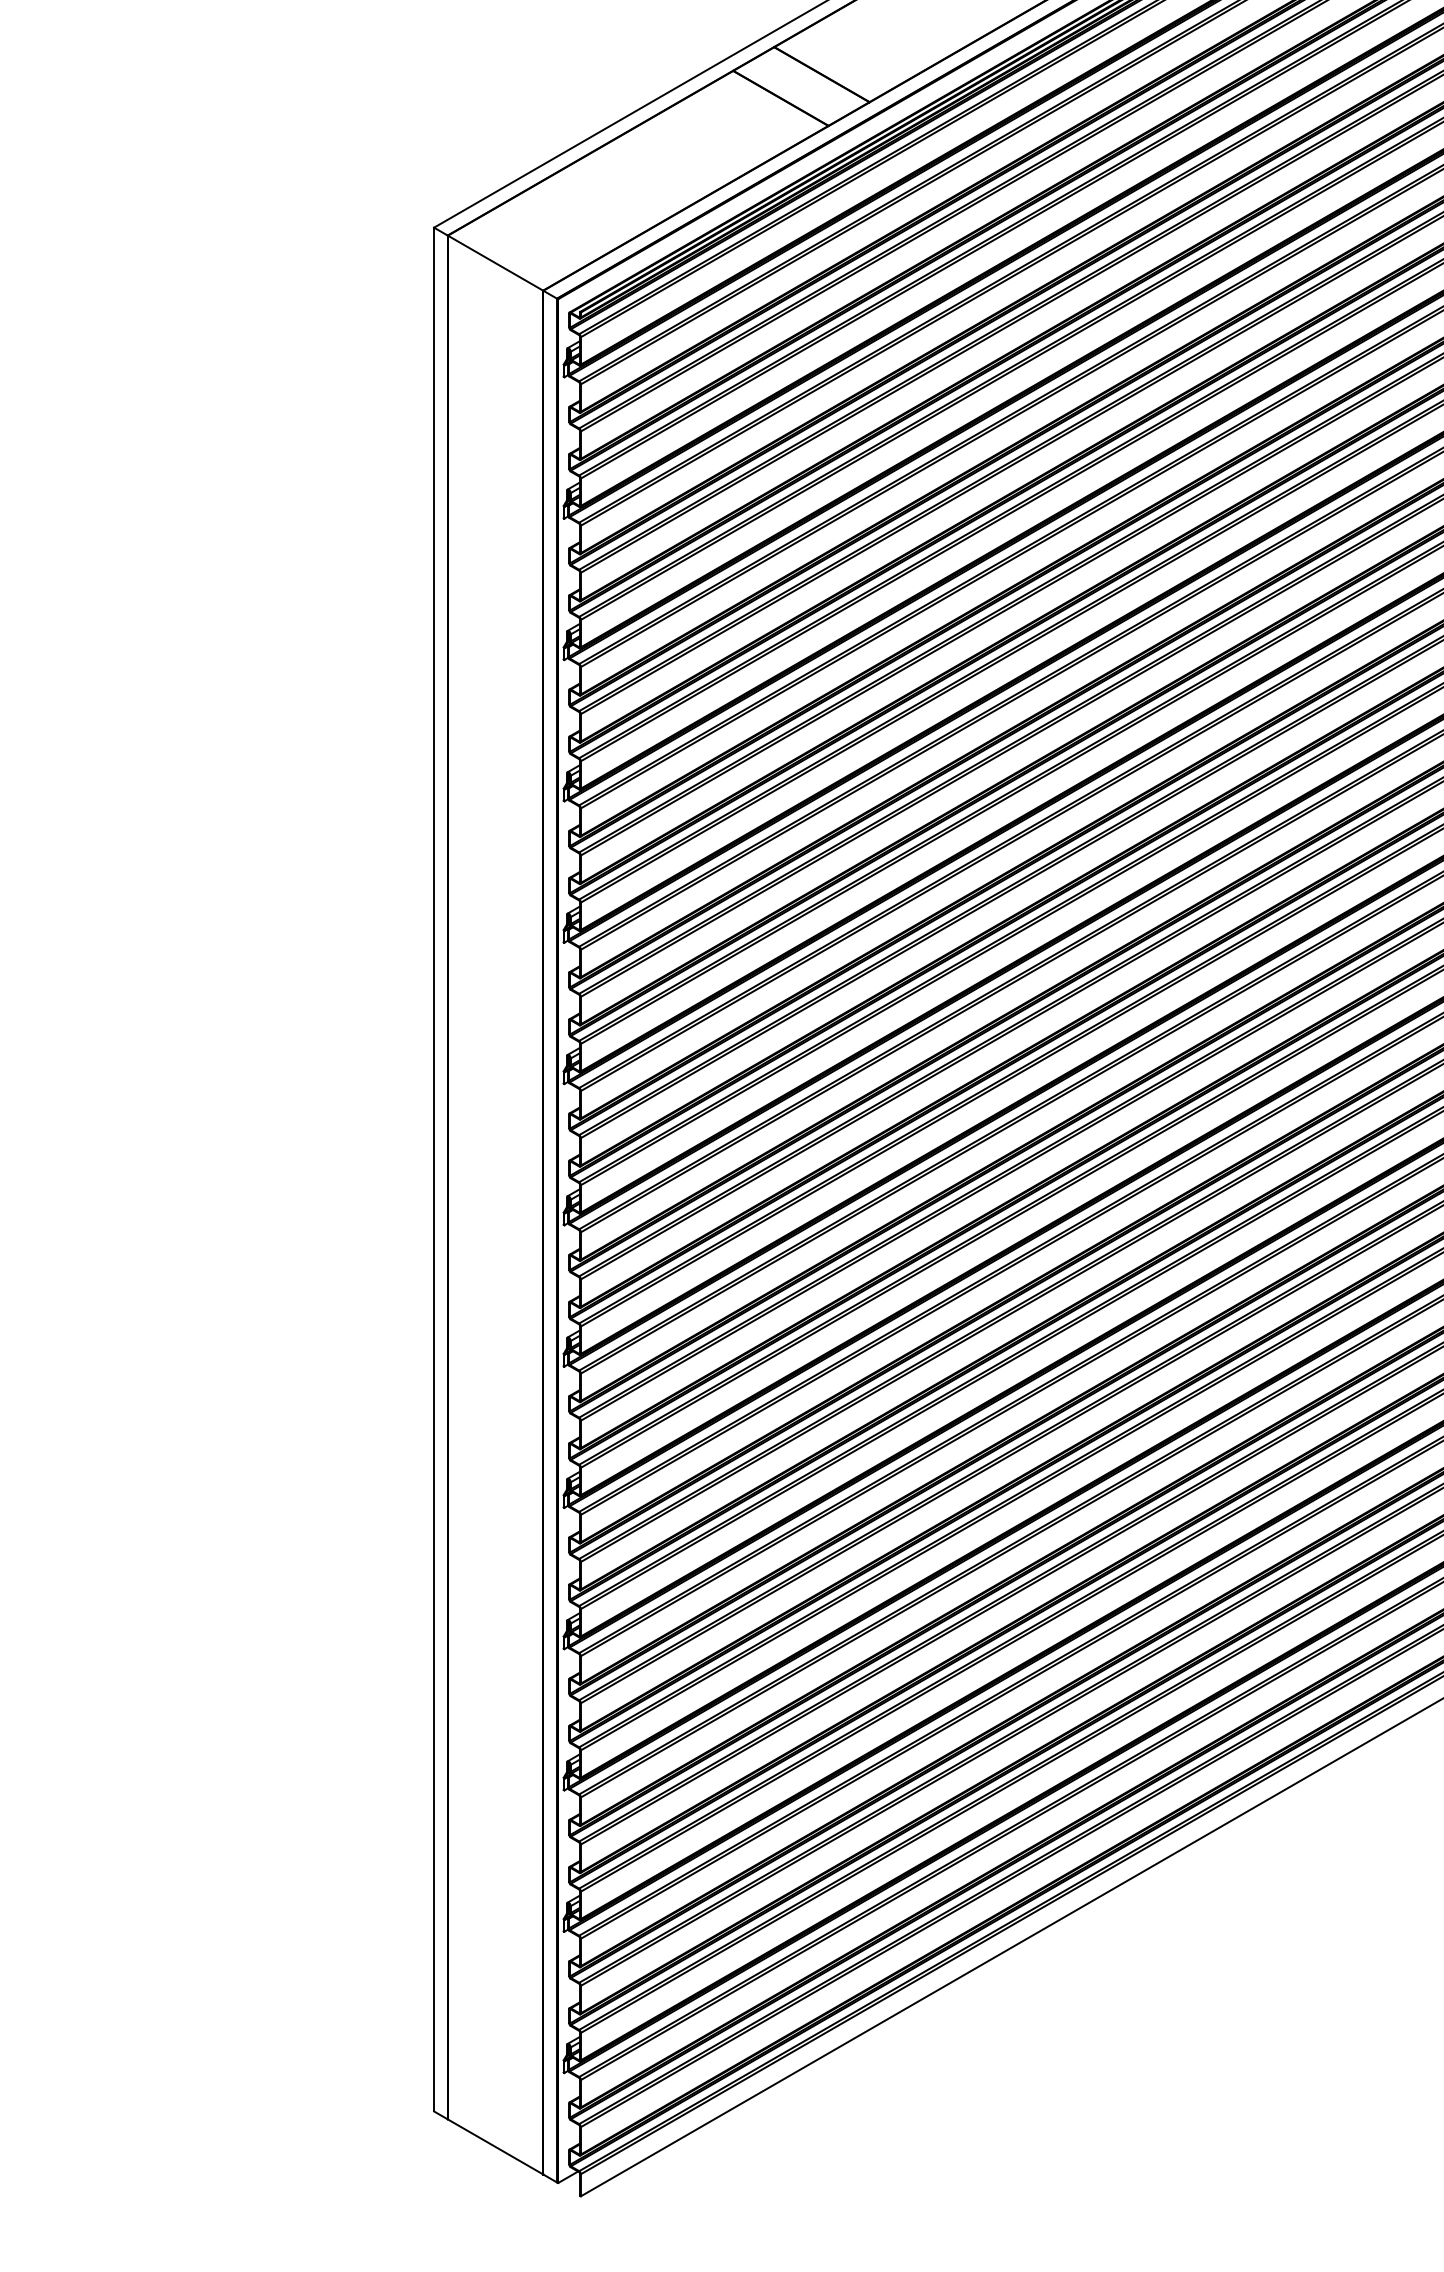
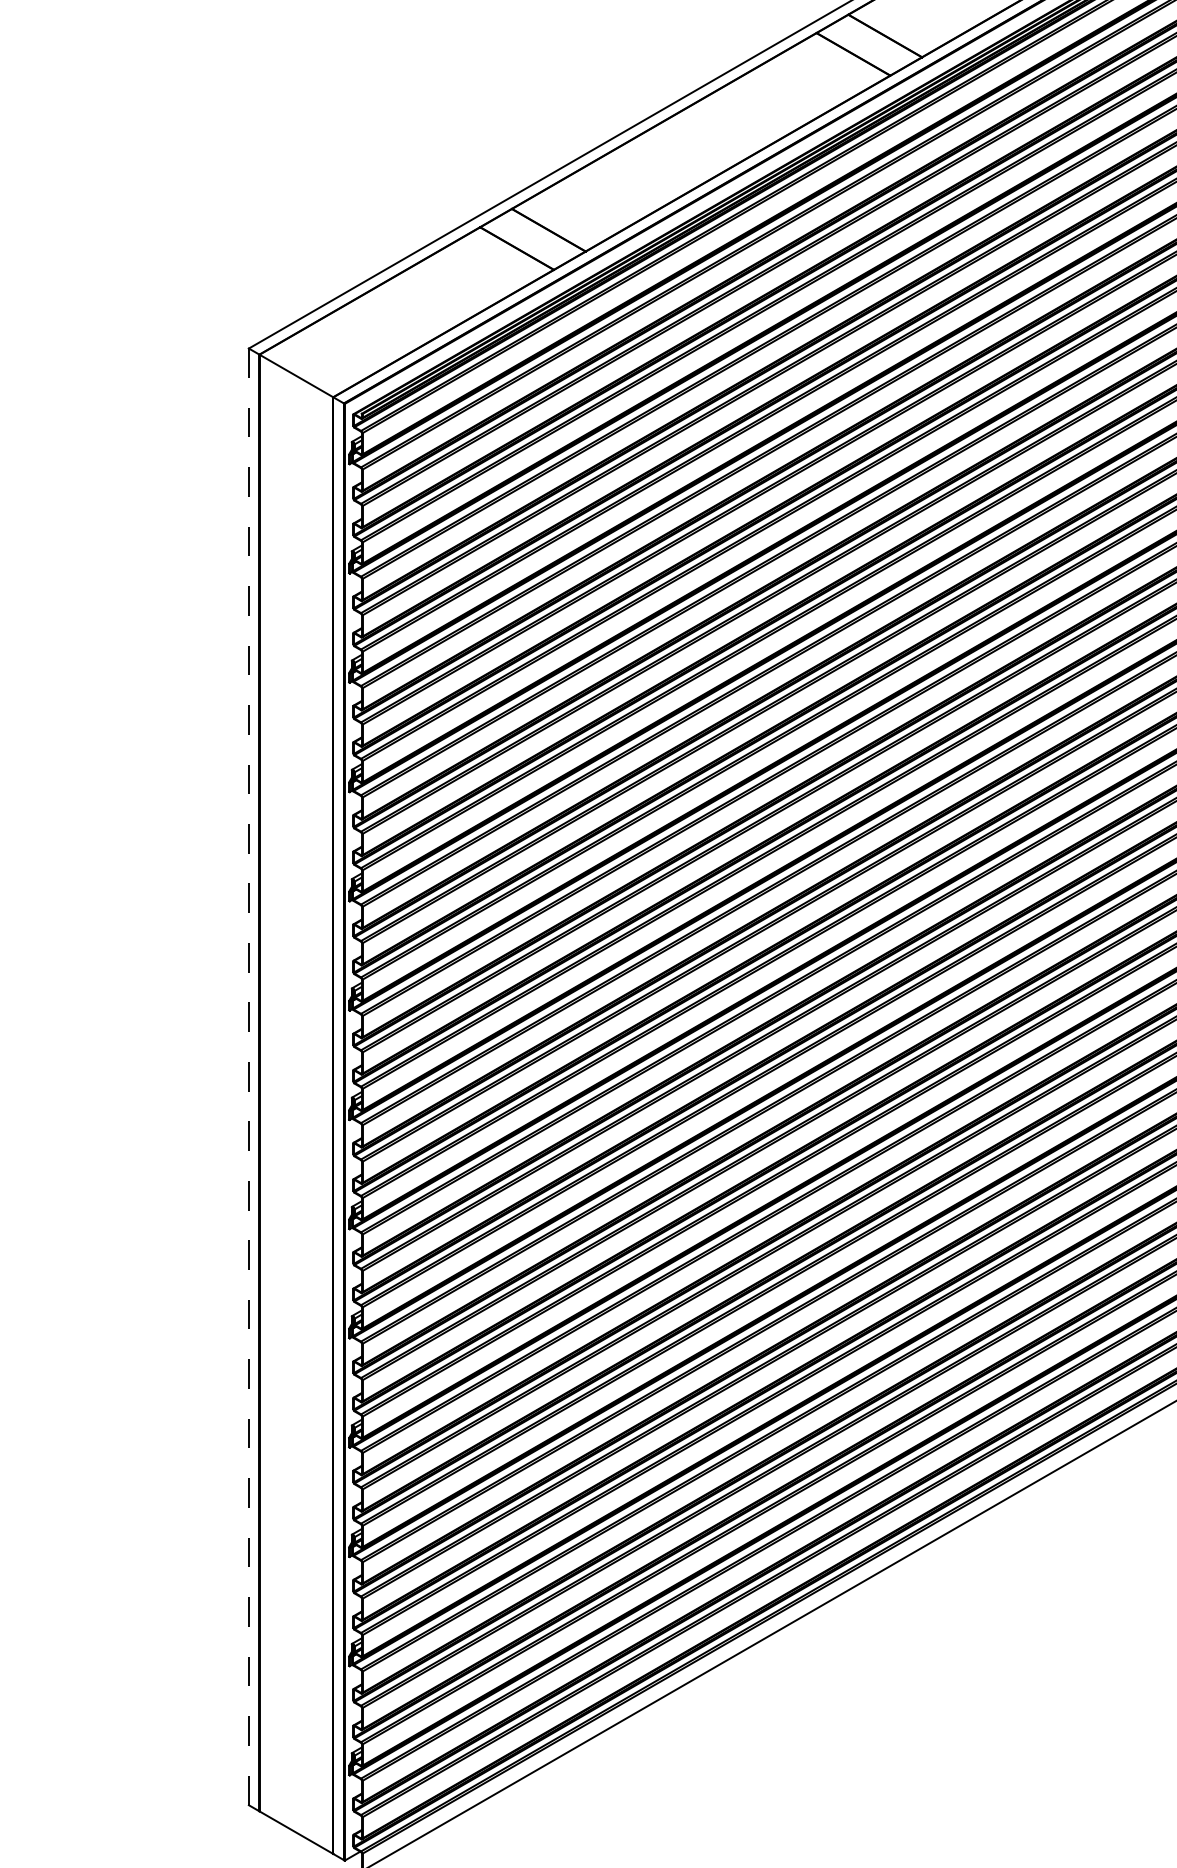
line: (433, 1169) -> (248, 1076), solid -> dashed

